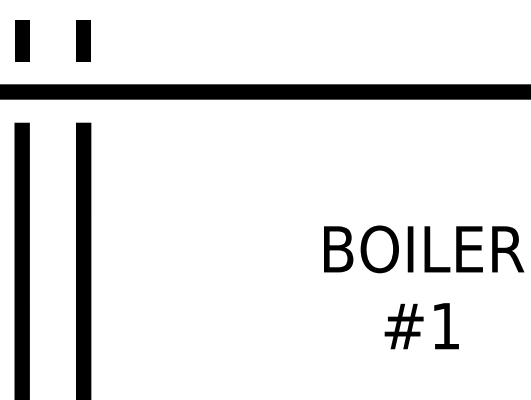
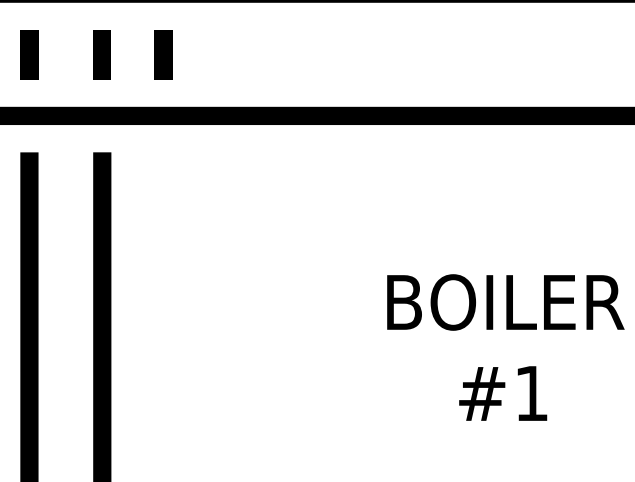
line: (135, 40) -> (163, 54), added

